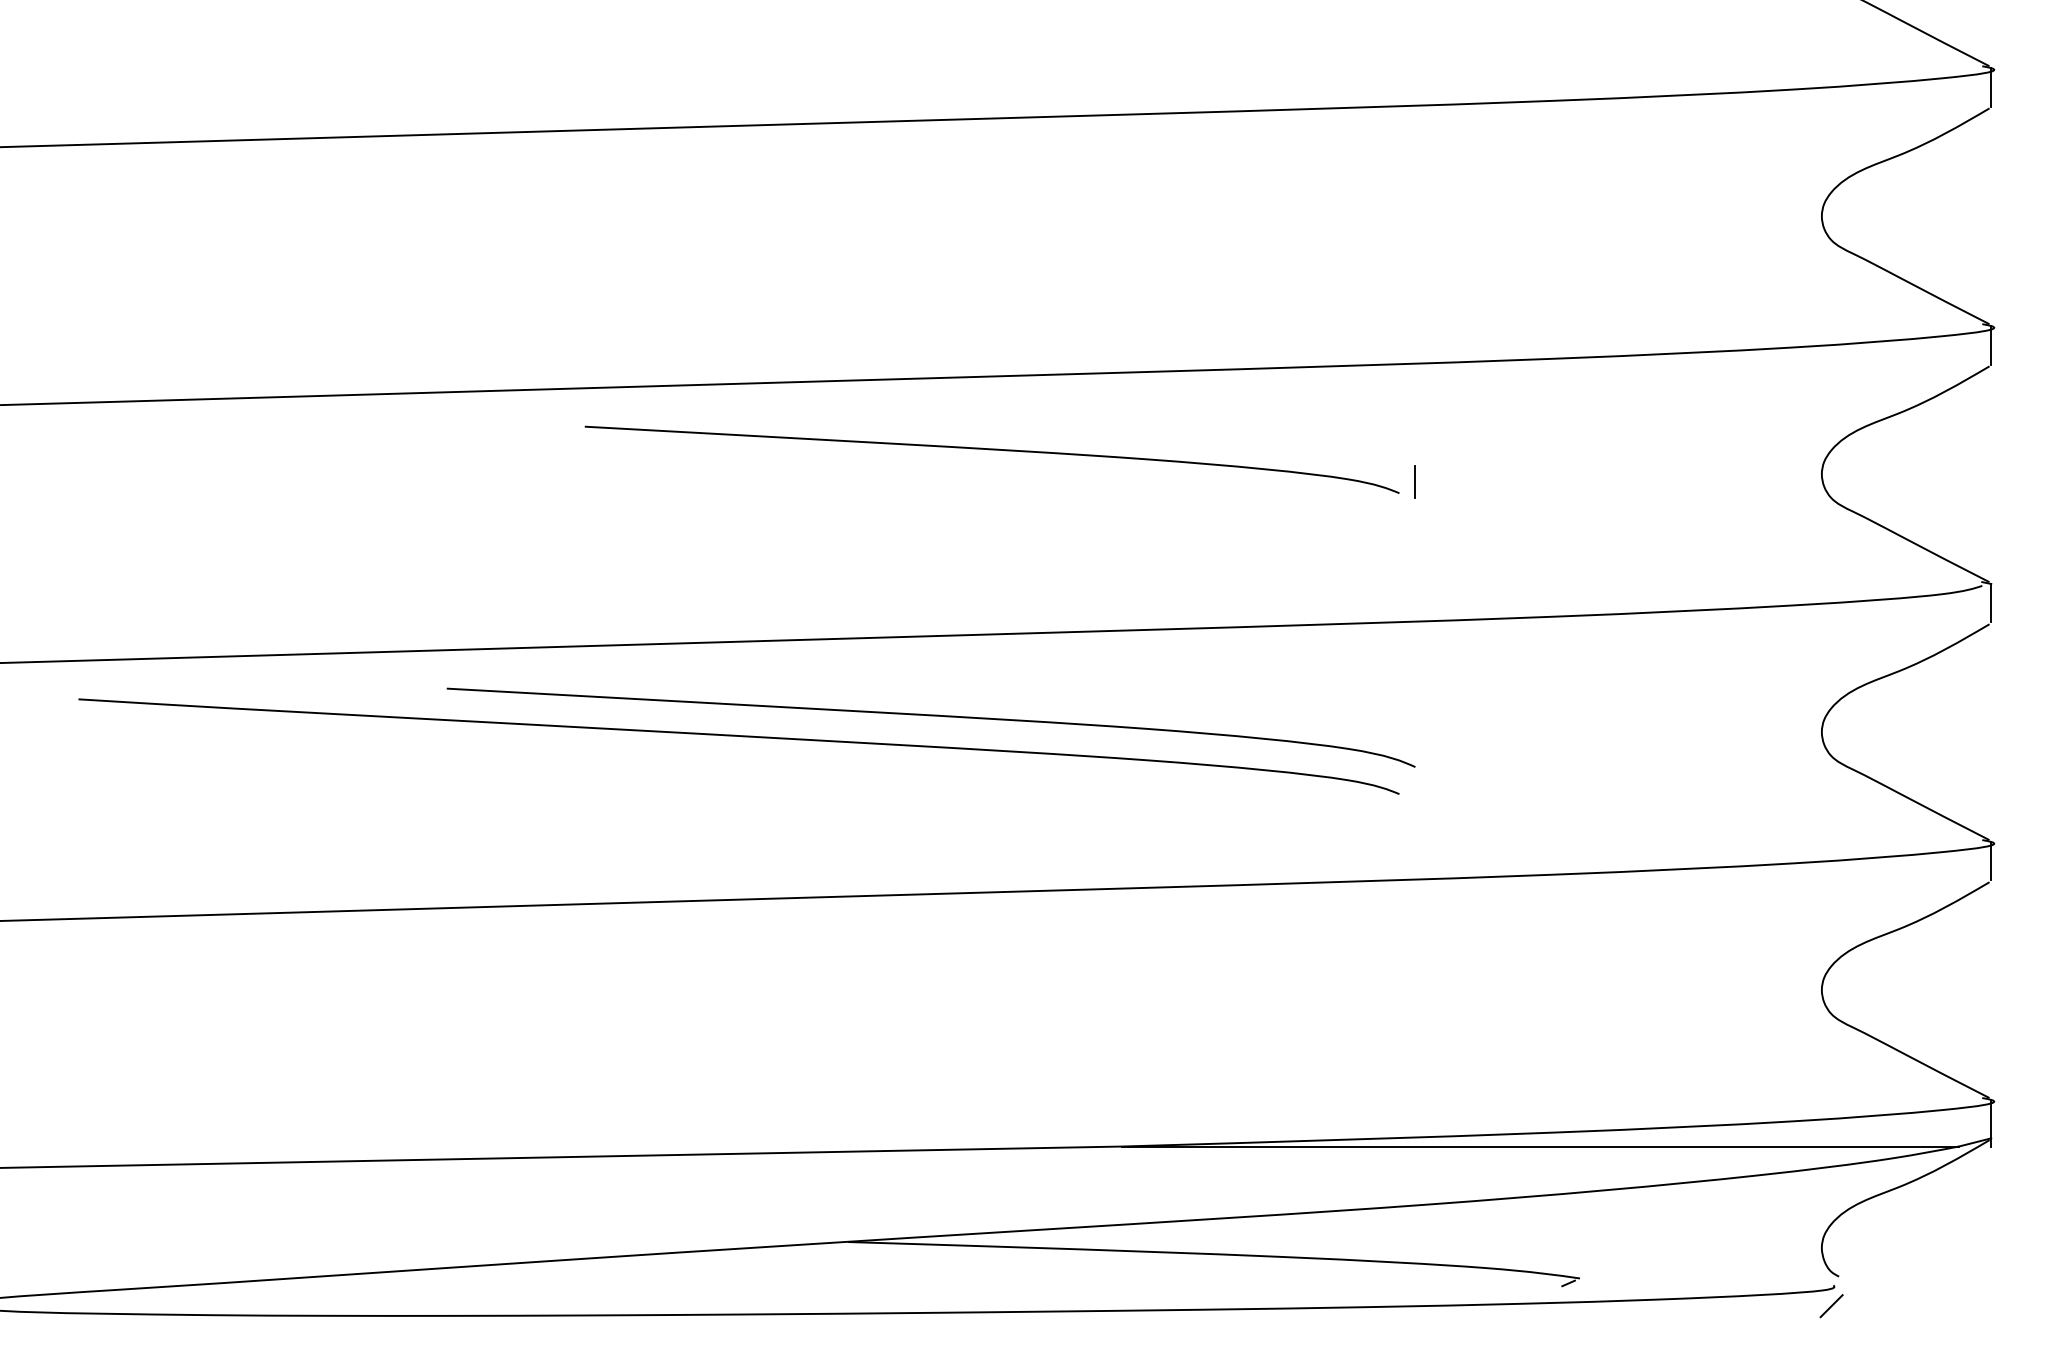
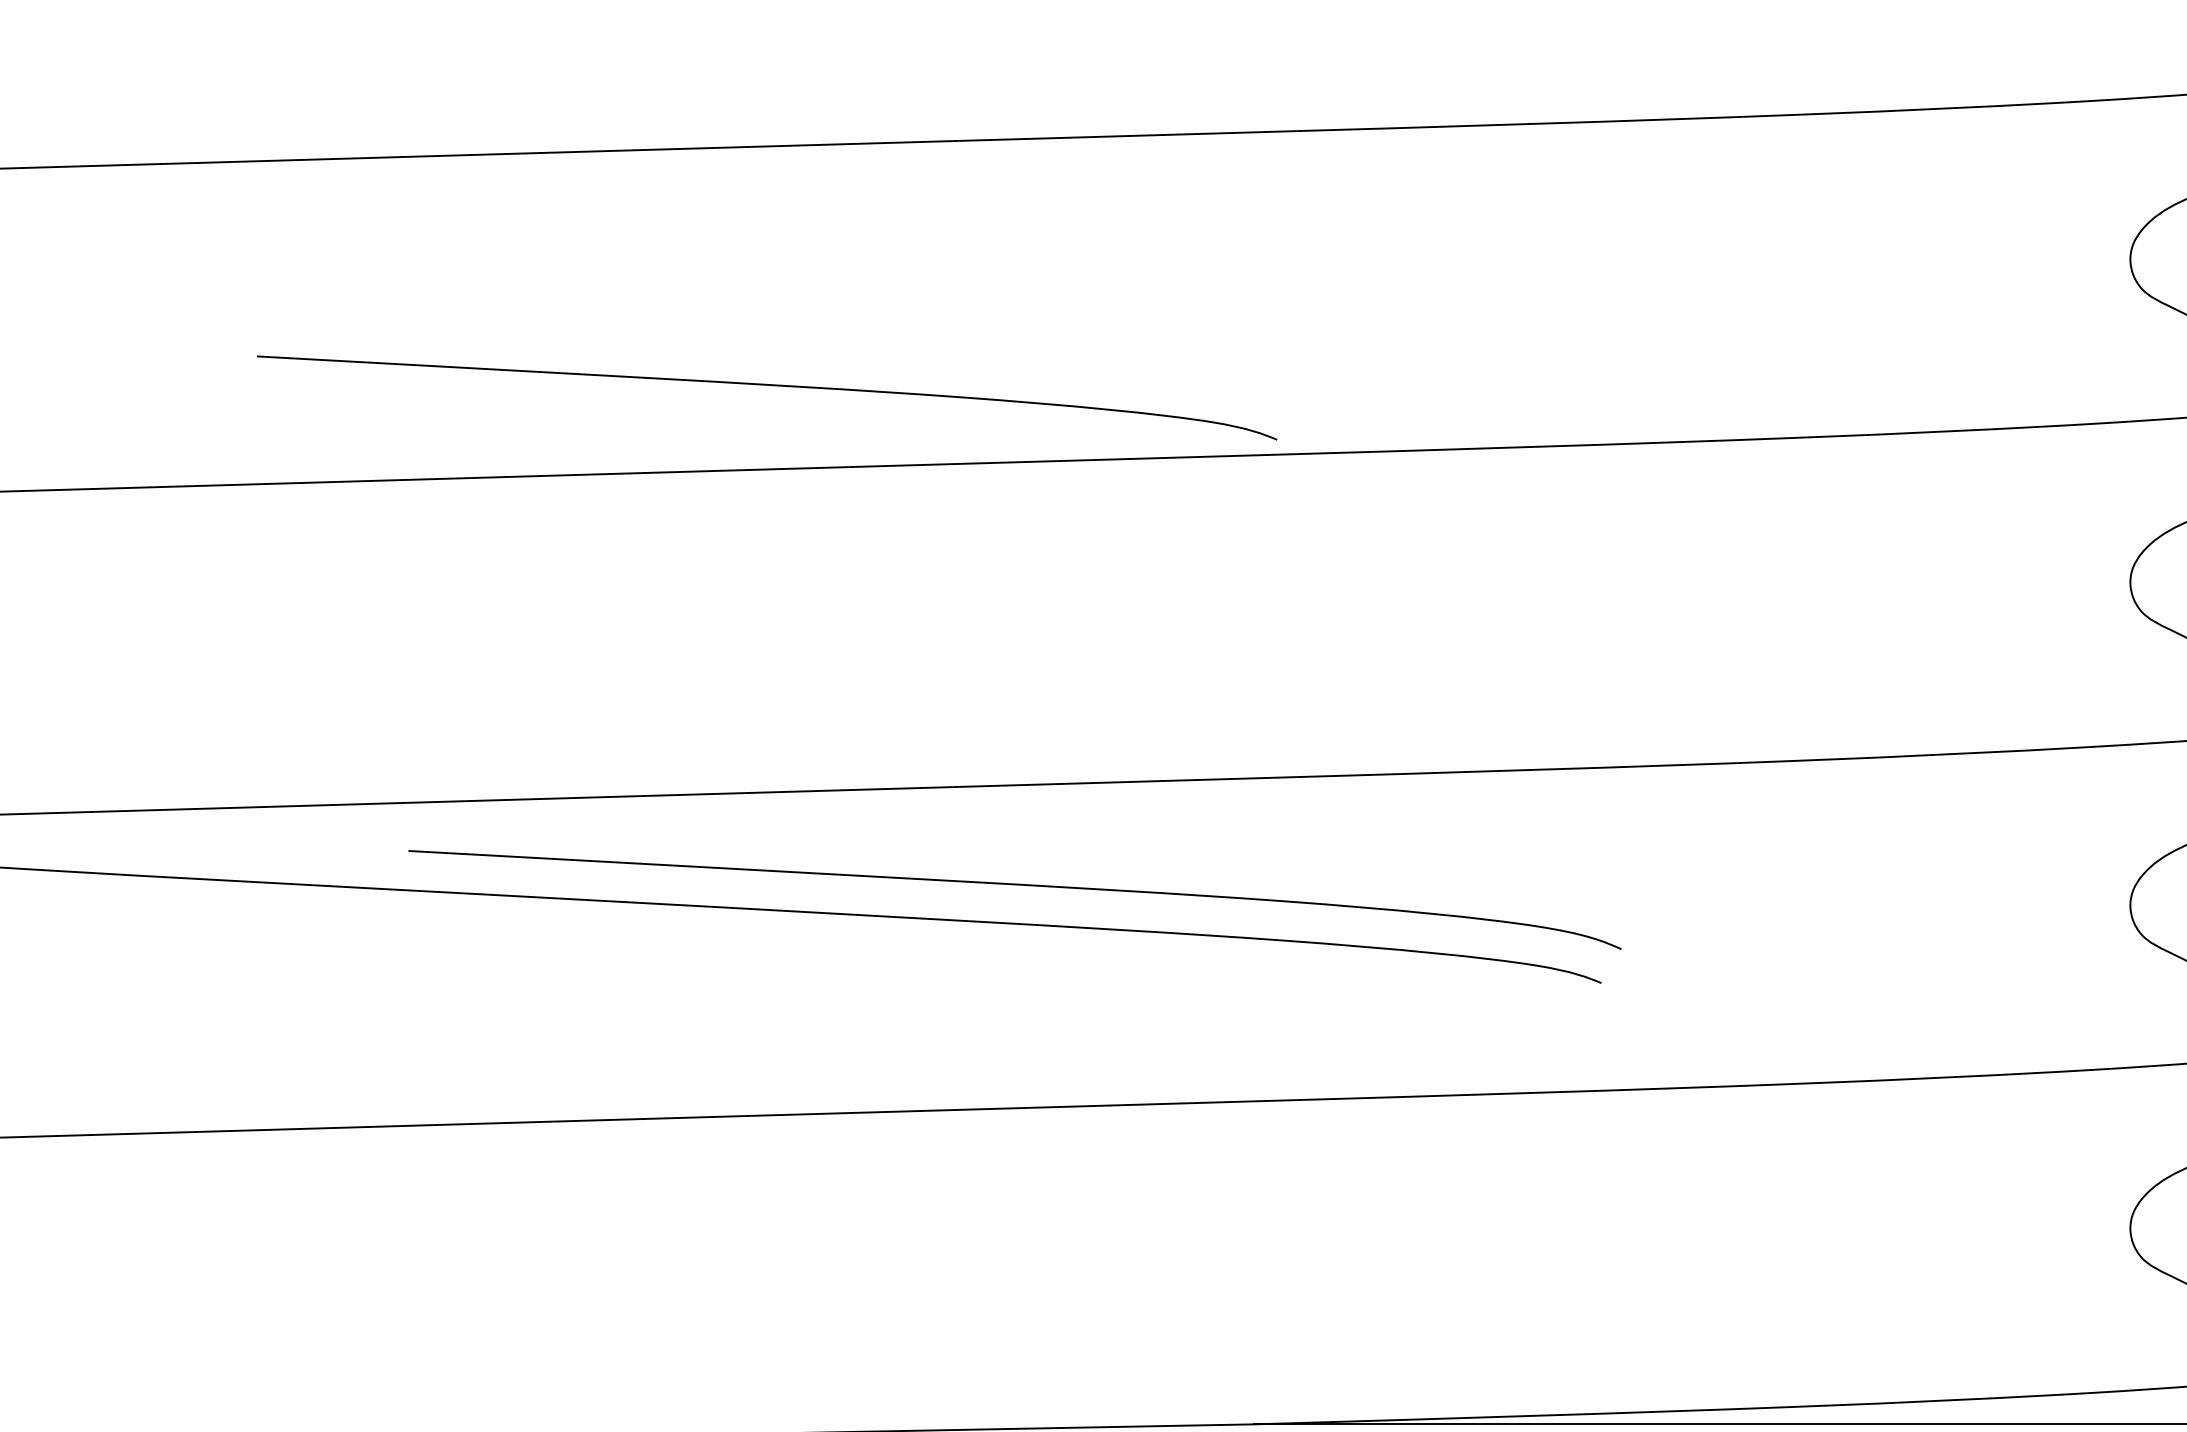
curve: (991, 450) -> (766, 386), moved
line: (1415, 481) -> (1621, 591), removed

